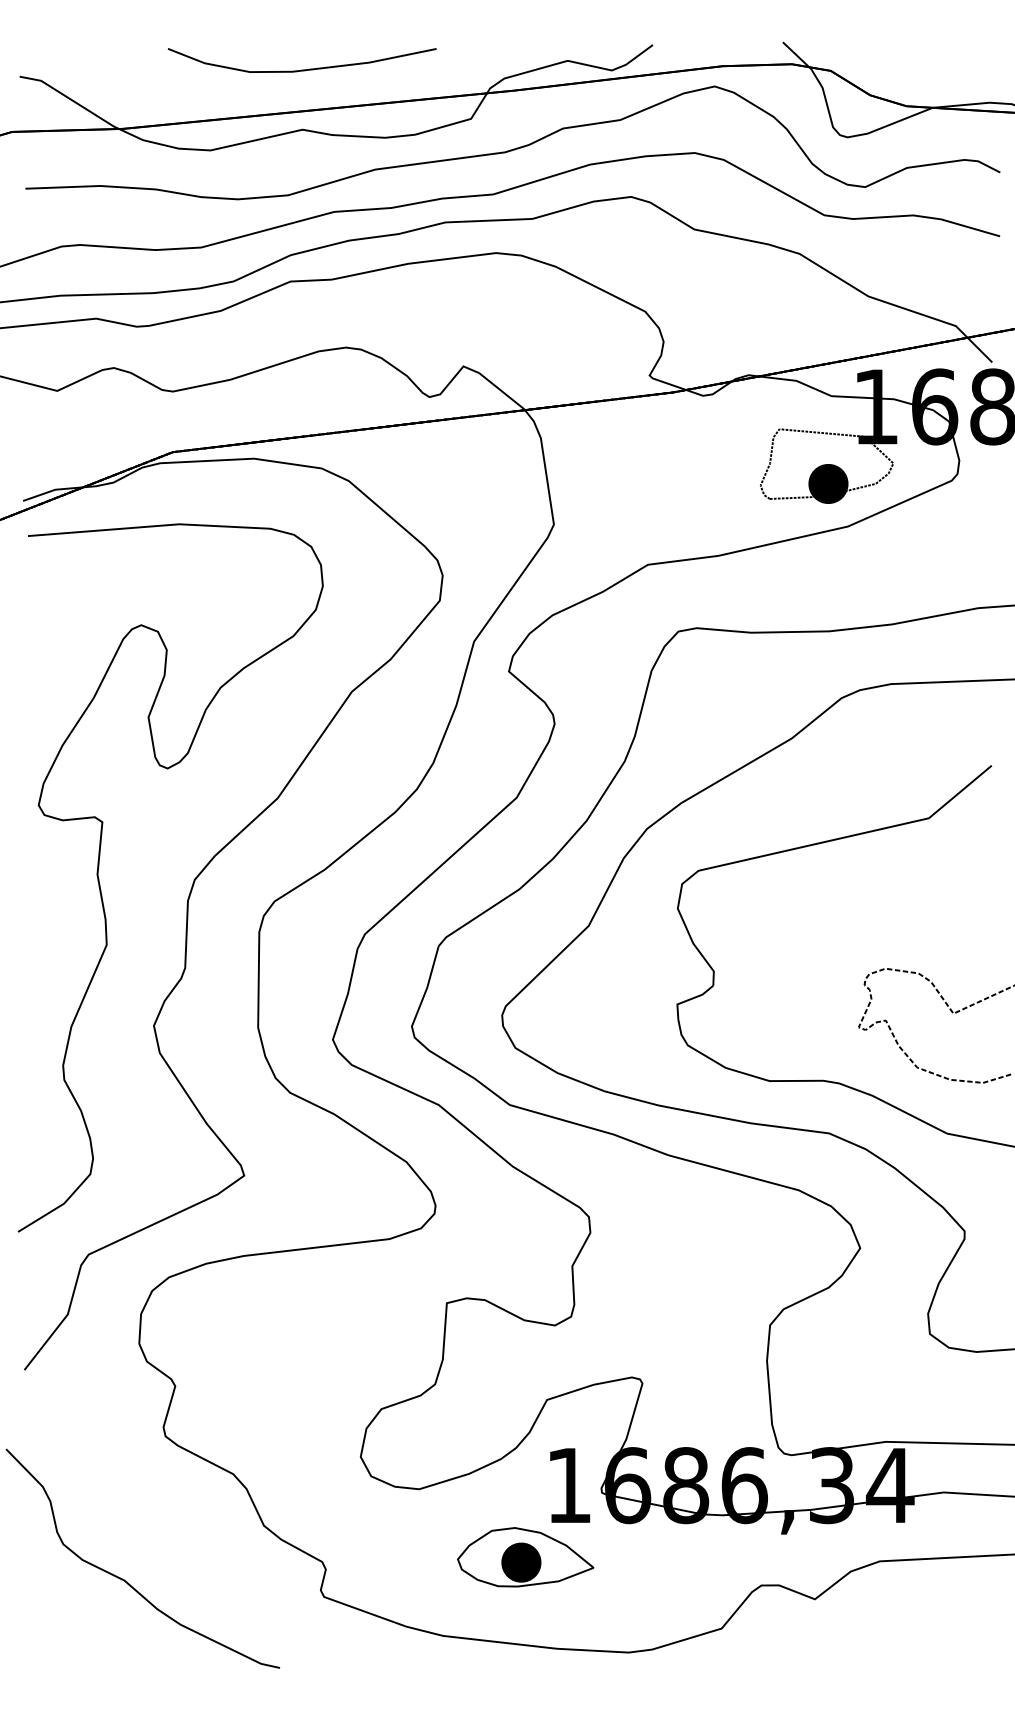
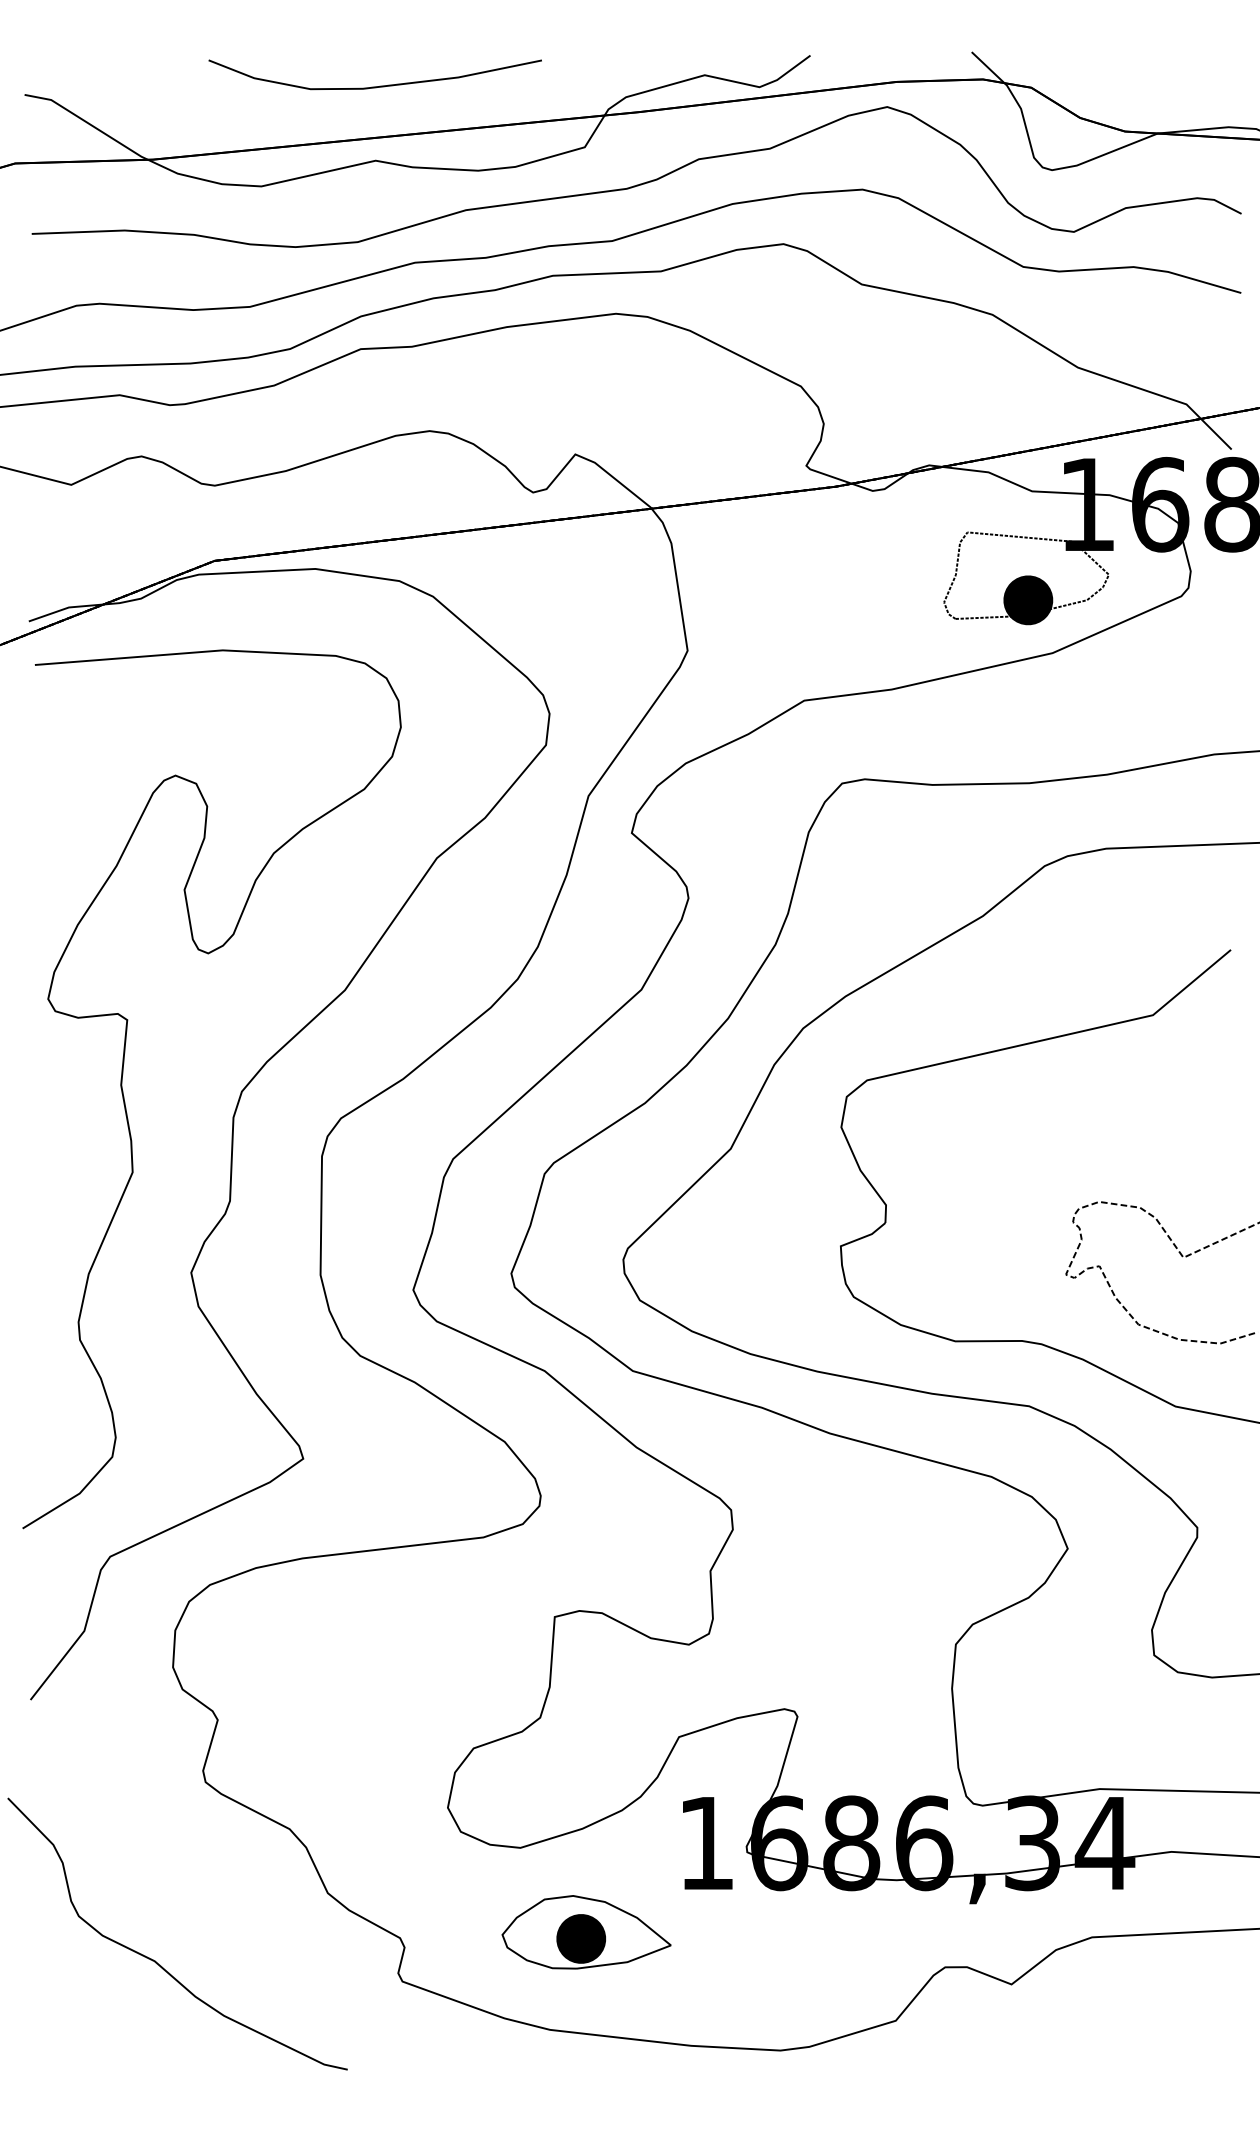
part: (525, 1557) -> (586, 1932), moved

